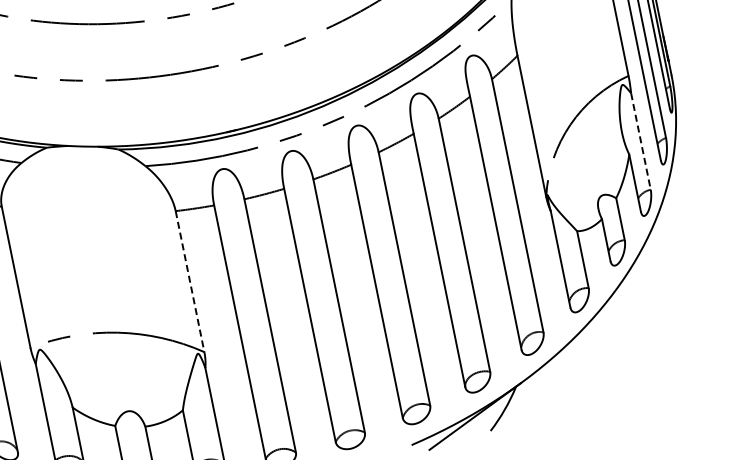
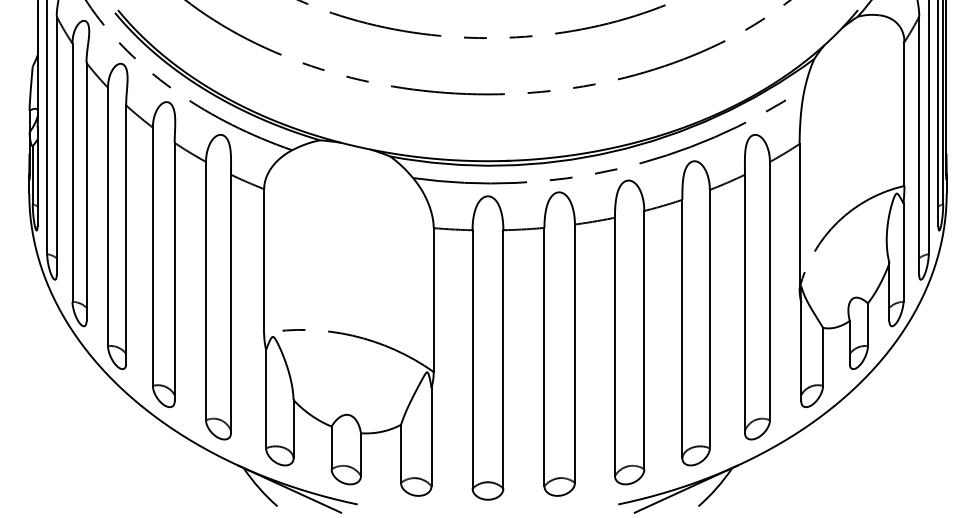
line: (641, 142) -> (903, 253), dashed -> solid
line: (189, 282) -> (433, 300), dashed -> solid

